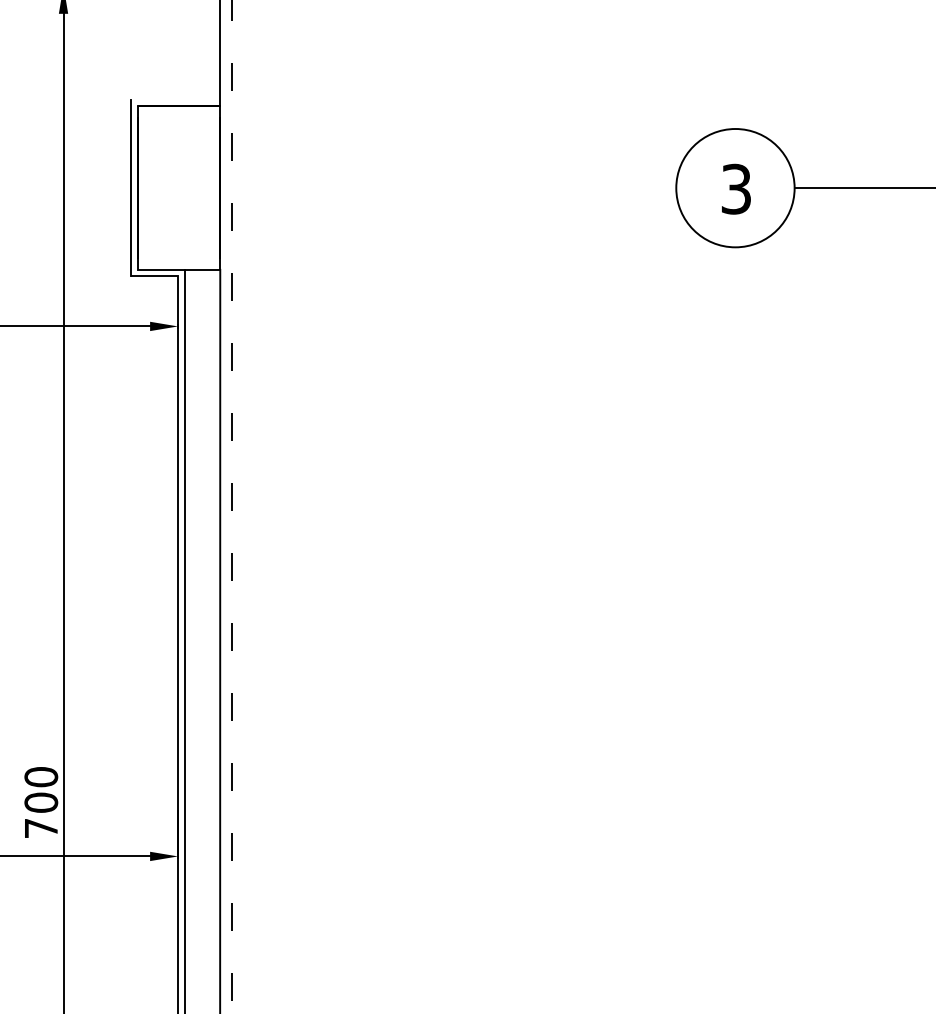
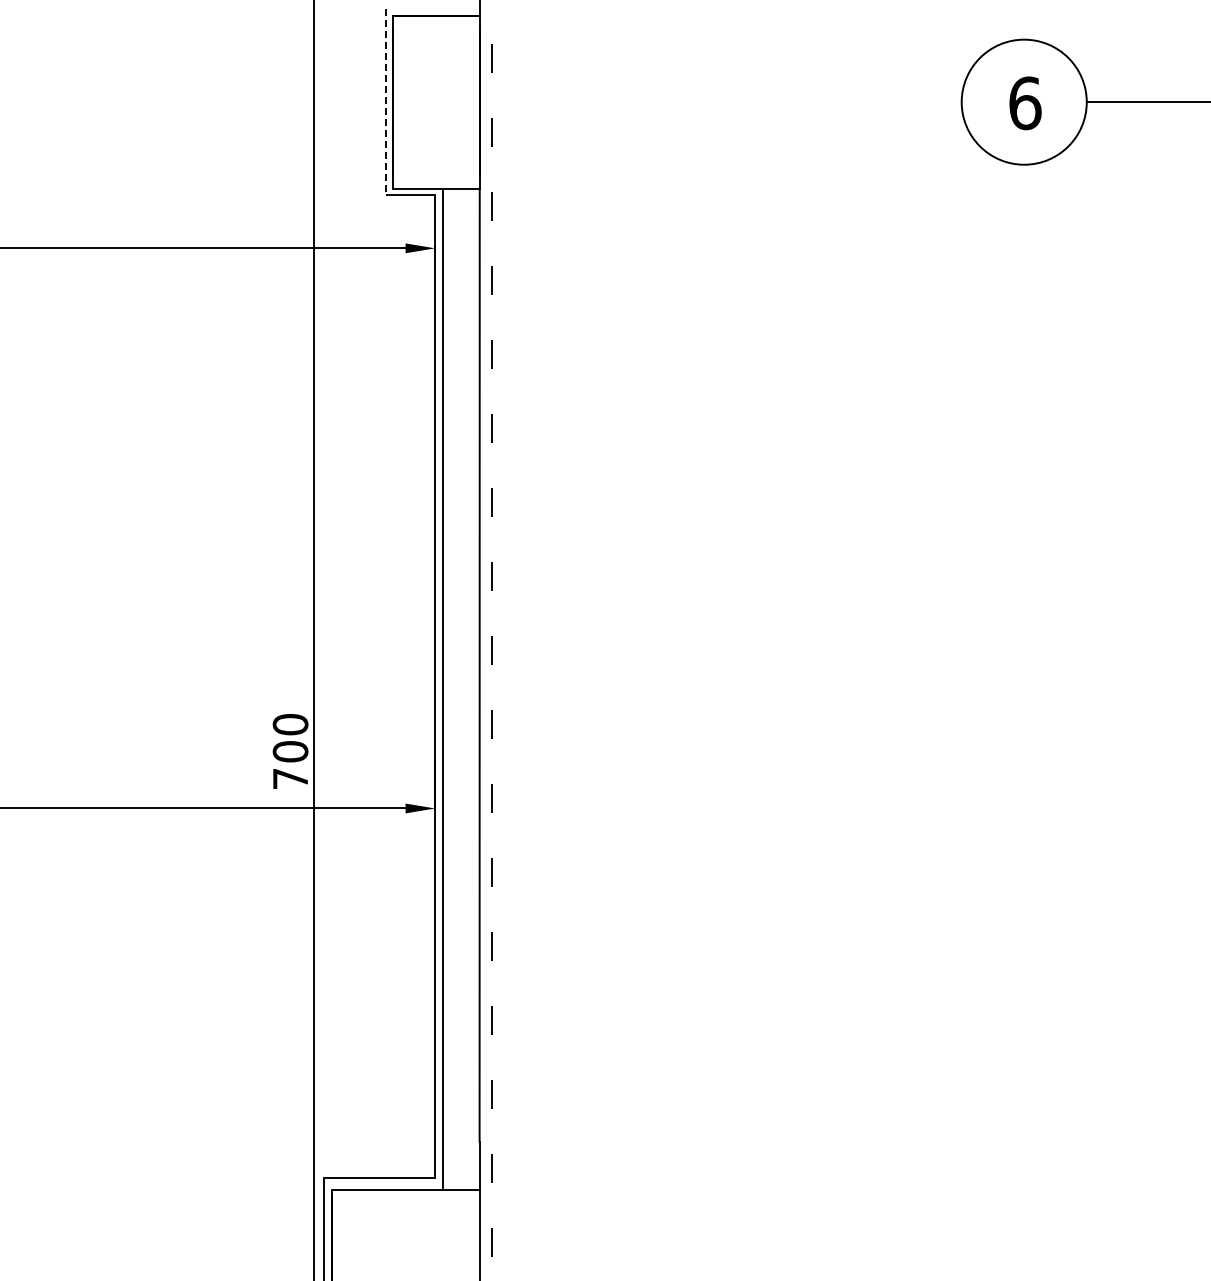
line: (131, 188) -> (385, 102), solid -> dashed
text: (736, 189) -> (1025, 103), 3 -> 6

